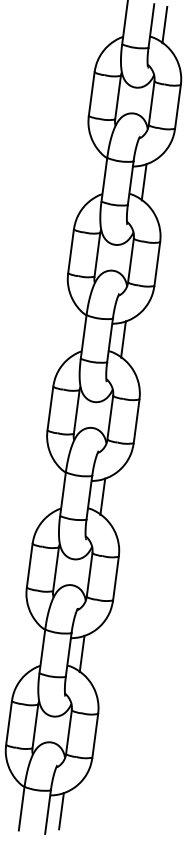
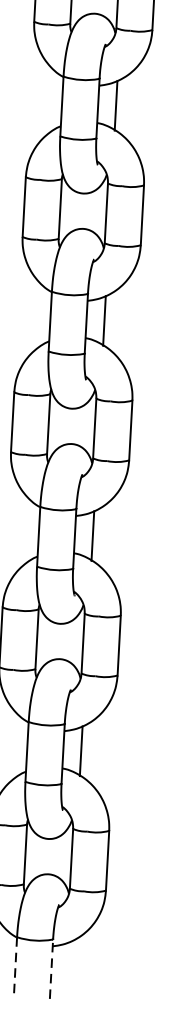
line: (21, 809) -> (15, 968), solid -> dashed
line: (48, 811) -> (52, 968), solid -> dashed
line: (61, 811) -> (69, 966), removed

